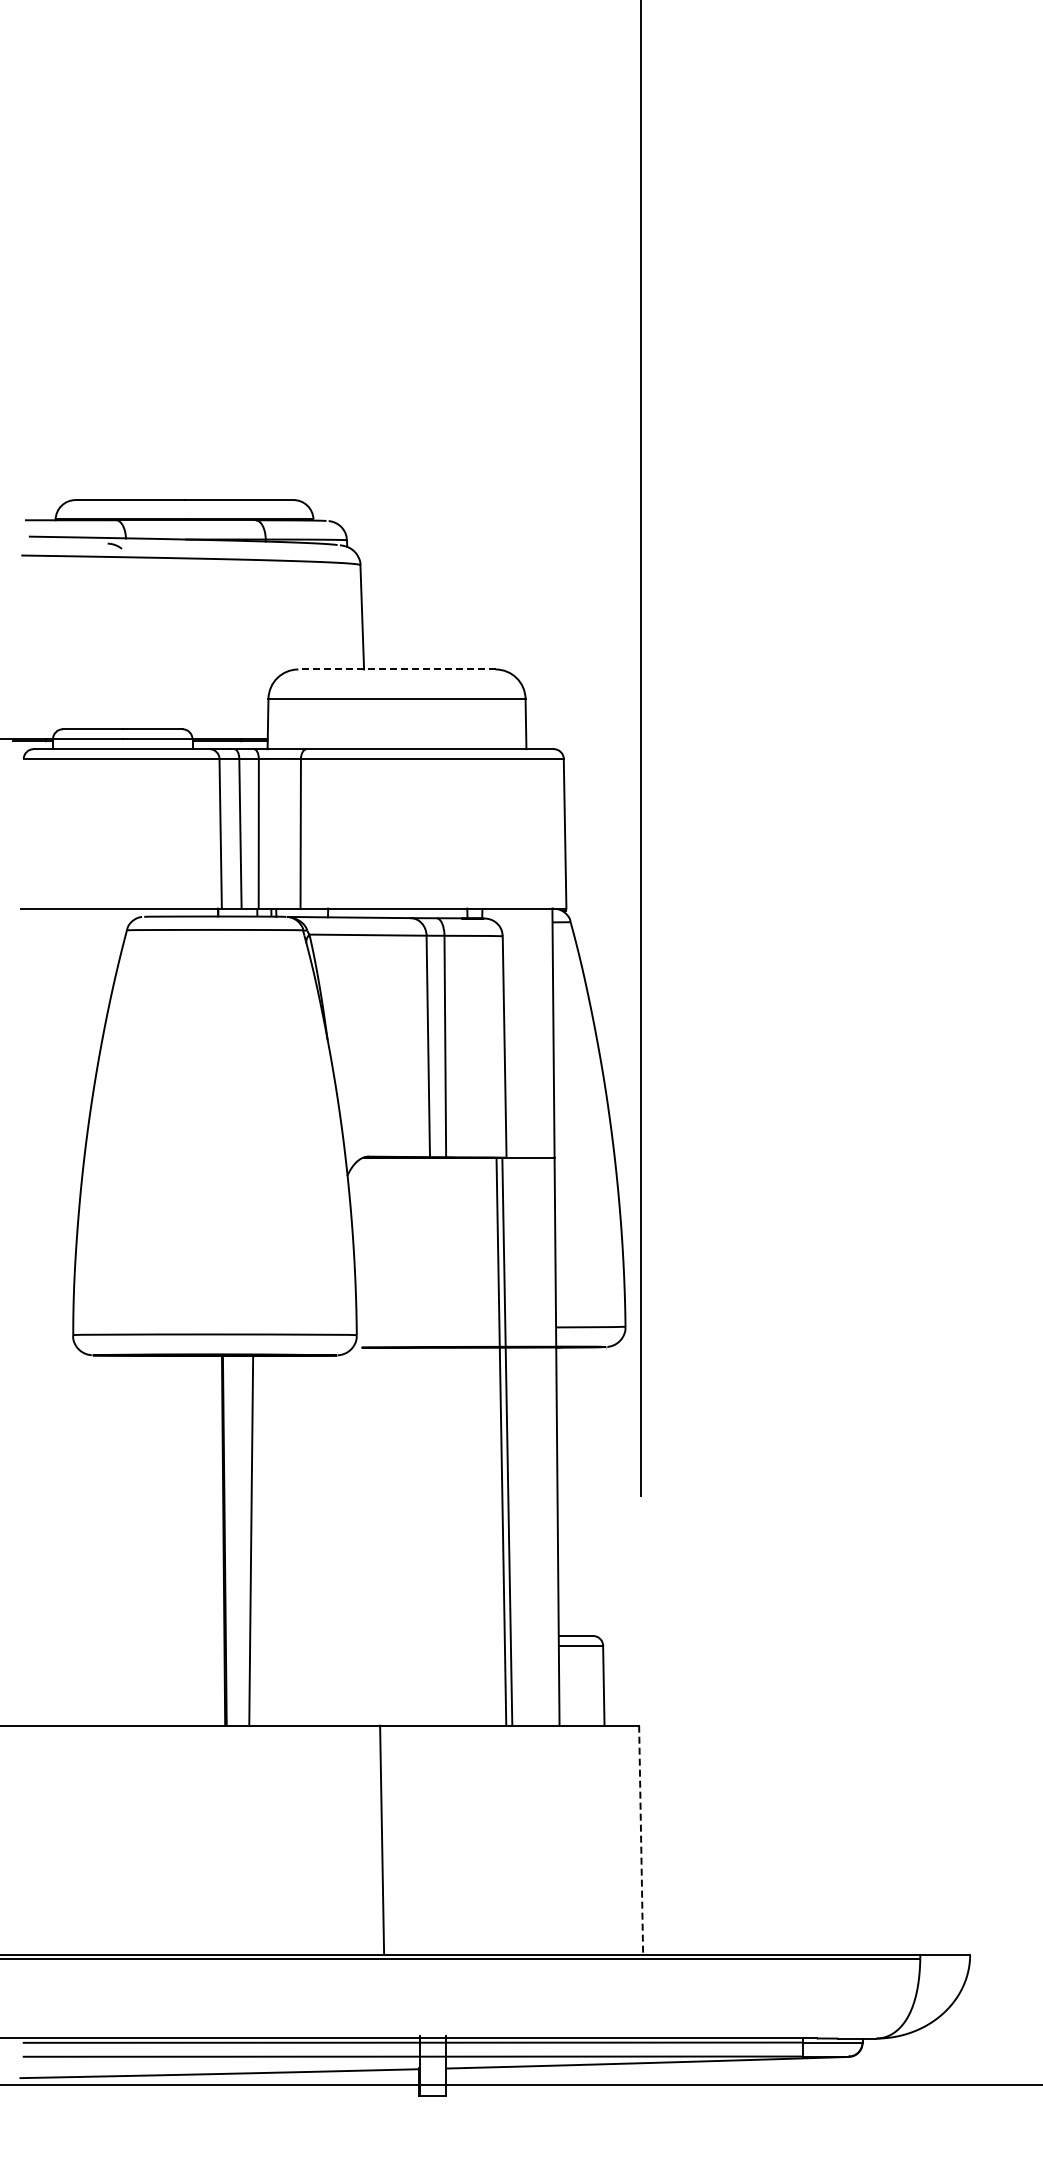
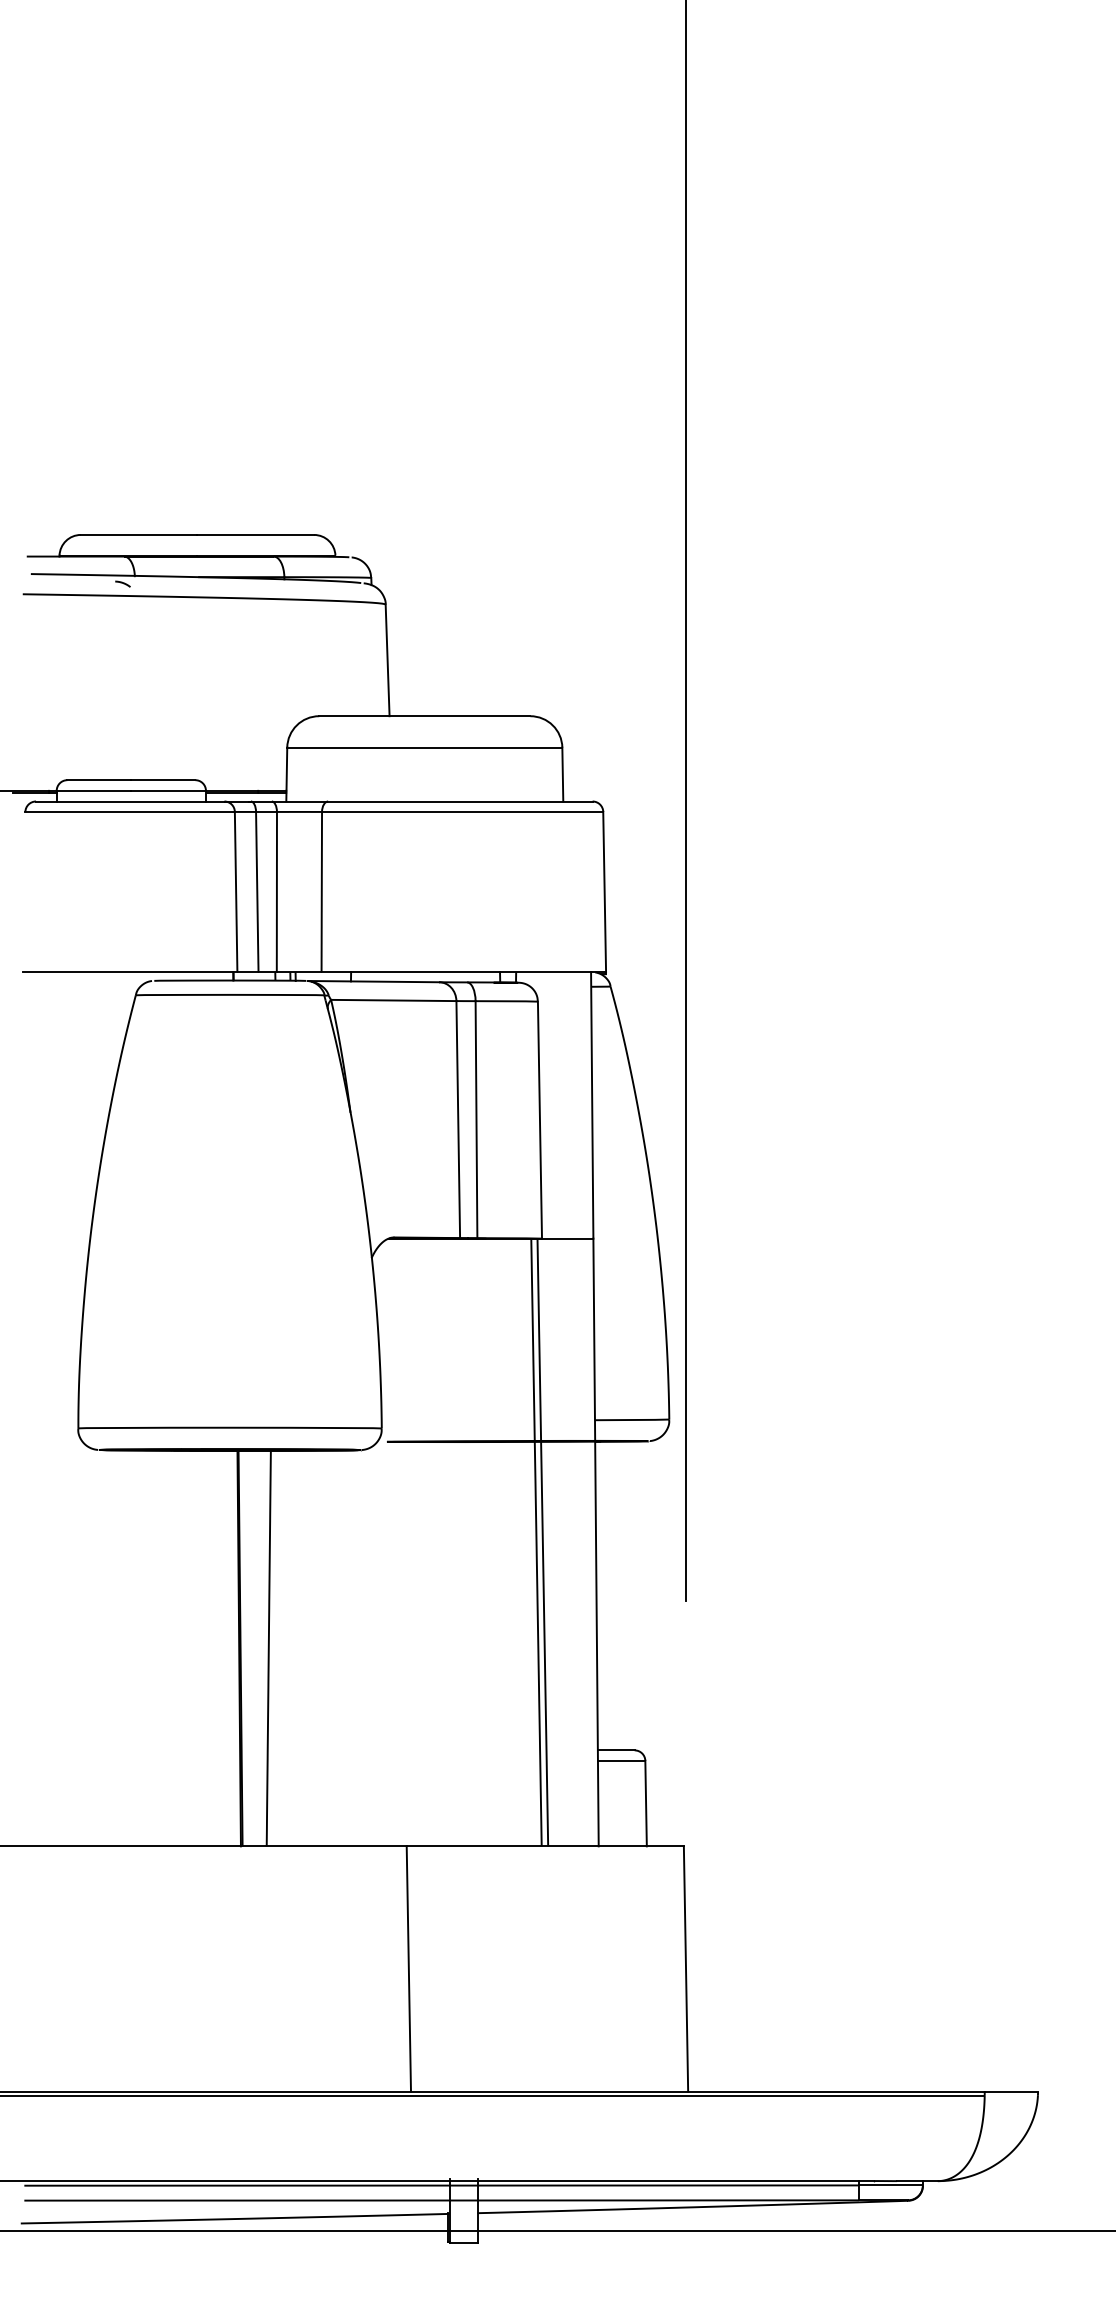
line: (397, 669) -> (425, 716), dashed -> solid
line: (641, 1840) -> (686, 1969), dashed -> solid

